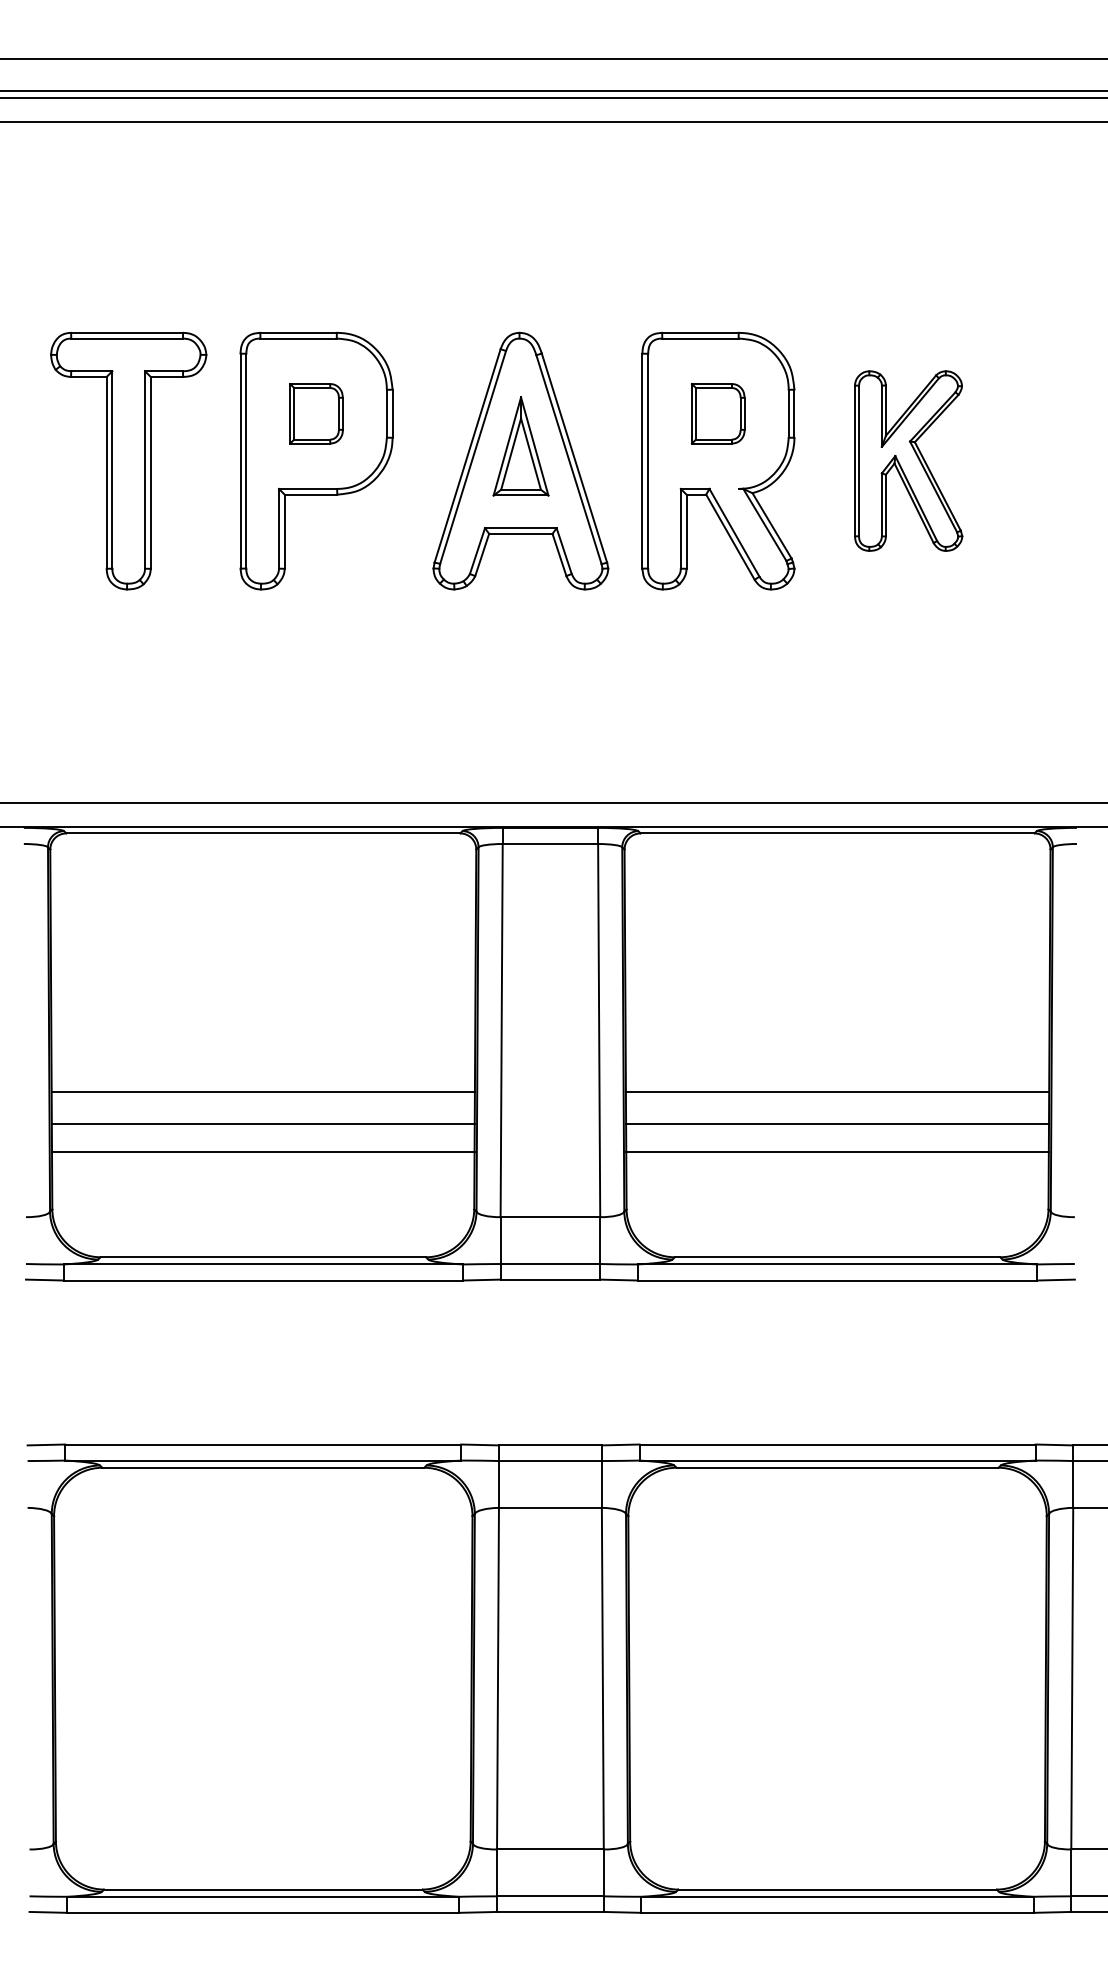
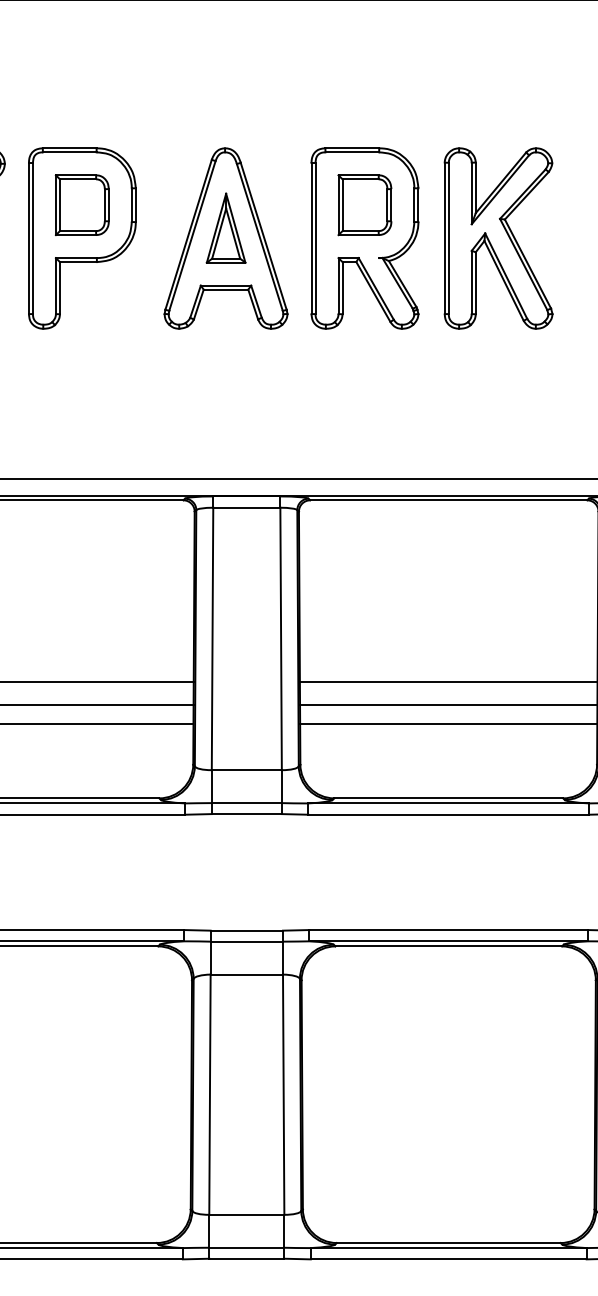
part: (316, 413) -> (82, 205), size x1.43
part: (717, 413) -> (364, 205), size x1.43
part: (908, 460) -> (498, 238), size x1.43

